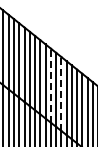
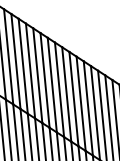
line: (50, 85) -> (58, 89), dashed -> solid
line: (61, 94) -> (74, 99), dashed -> solid

